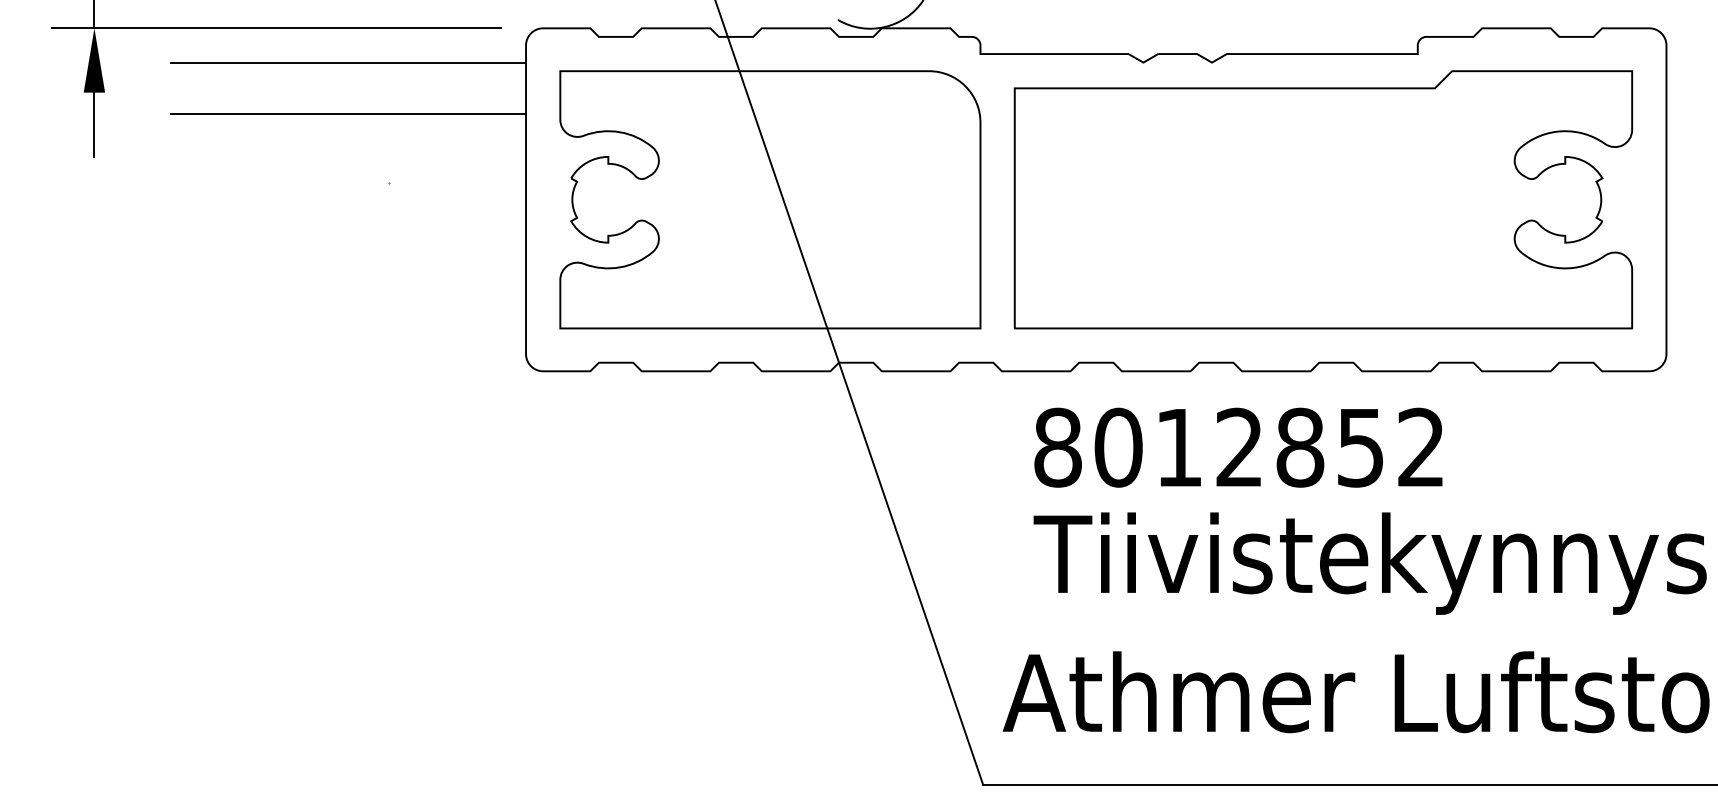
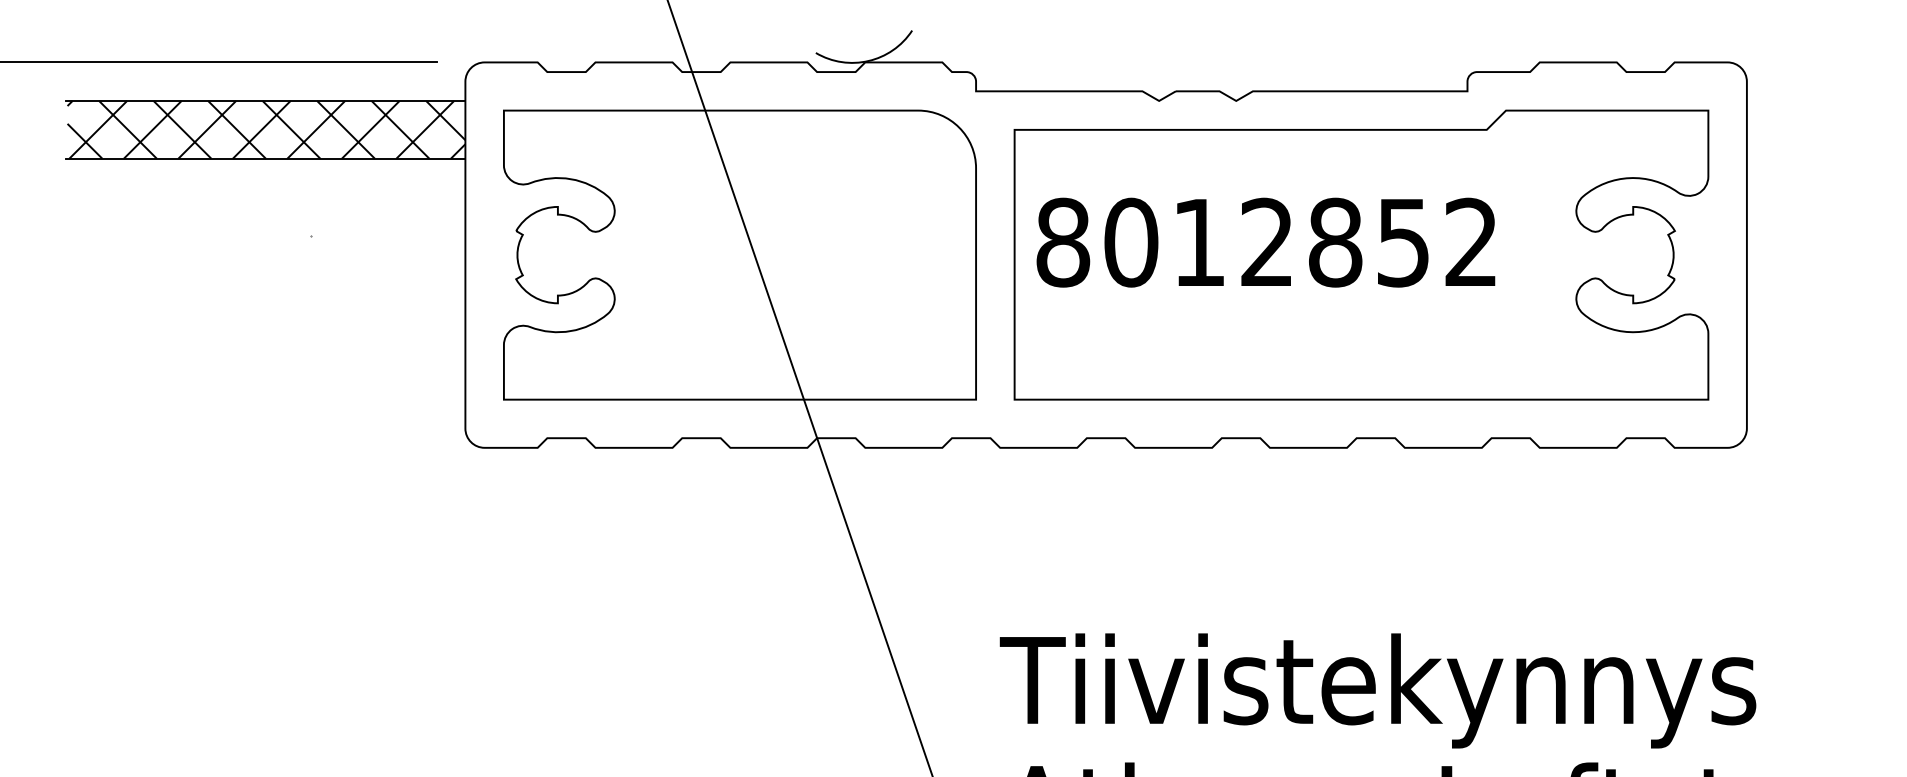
hatch: (348, 88) -> (265, 130), added
text: (1238, 447) -> (1266, 242), moved
text: (1369, 563) -> (1377, 690), moved

